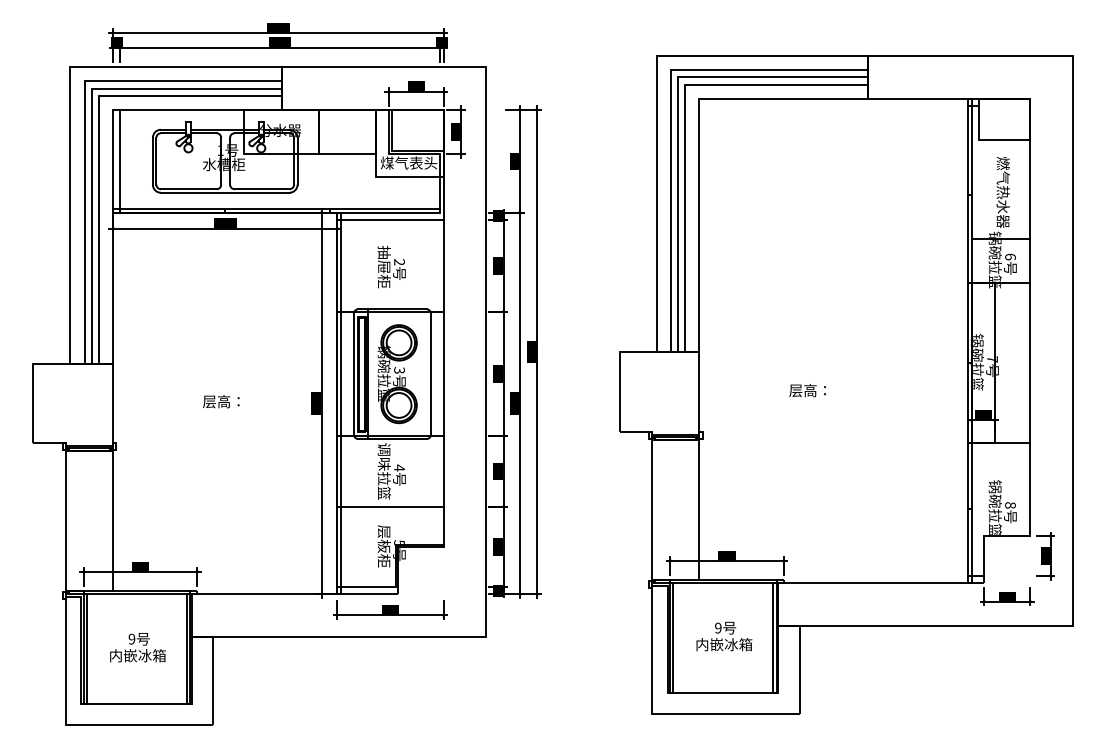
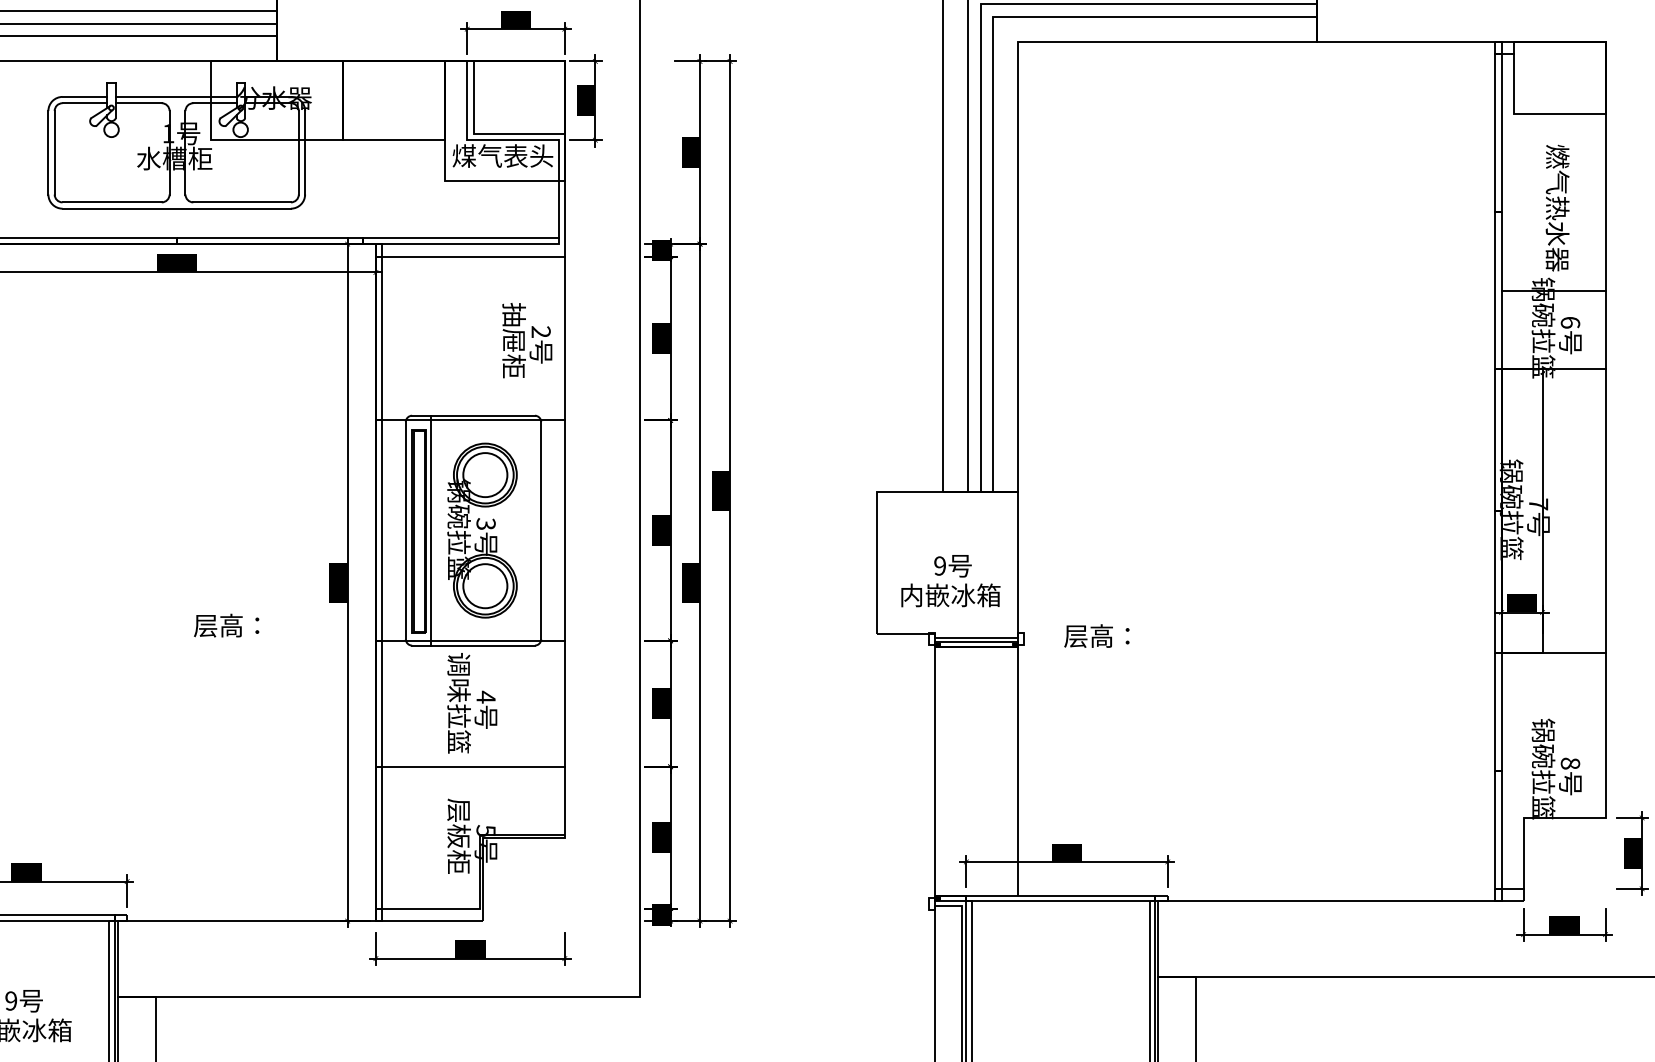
text: (391, 267) -> (526, 341), moved
text: (807, 390) -> (1096, 635), moved
text: (221, 401) -> (226, 625), moved
text: (724, 636) -> (951, 580), moved

